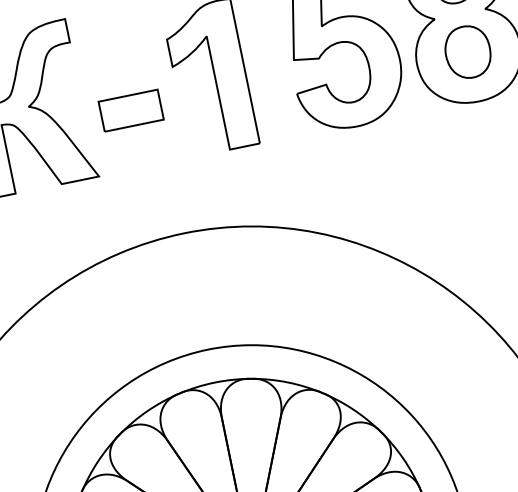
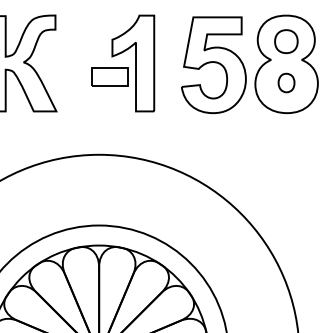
part: (467, 51) -> (286, 82), size x0.6
part: (130, 110) -> (109, 76), moved

